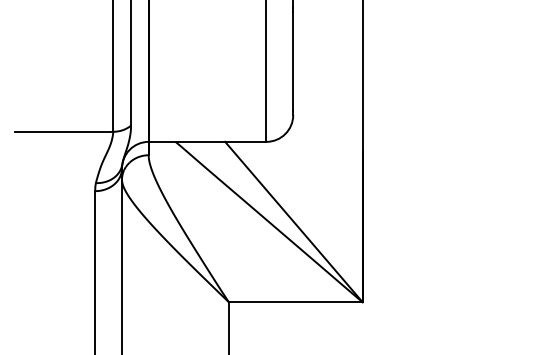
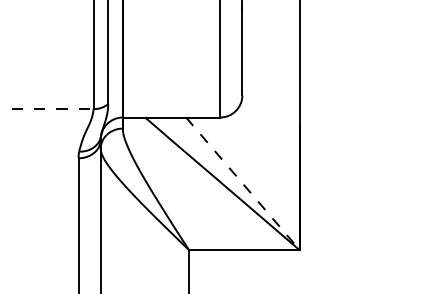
line: (64, 131) -> (53, 108), solid -> dashed
line: (293, 222) -> (242, 184), solid -> dashed

